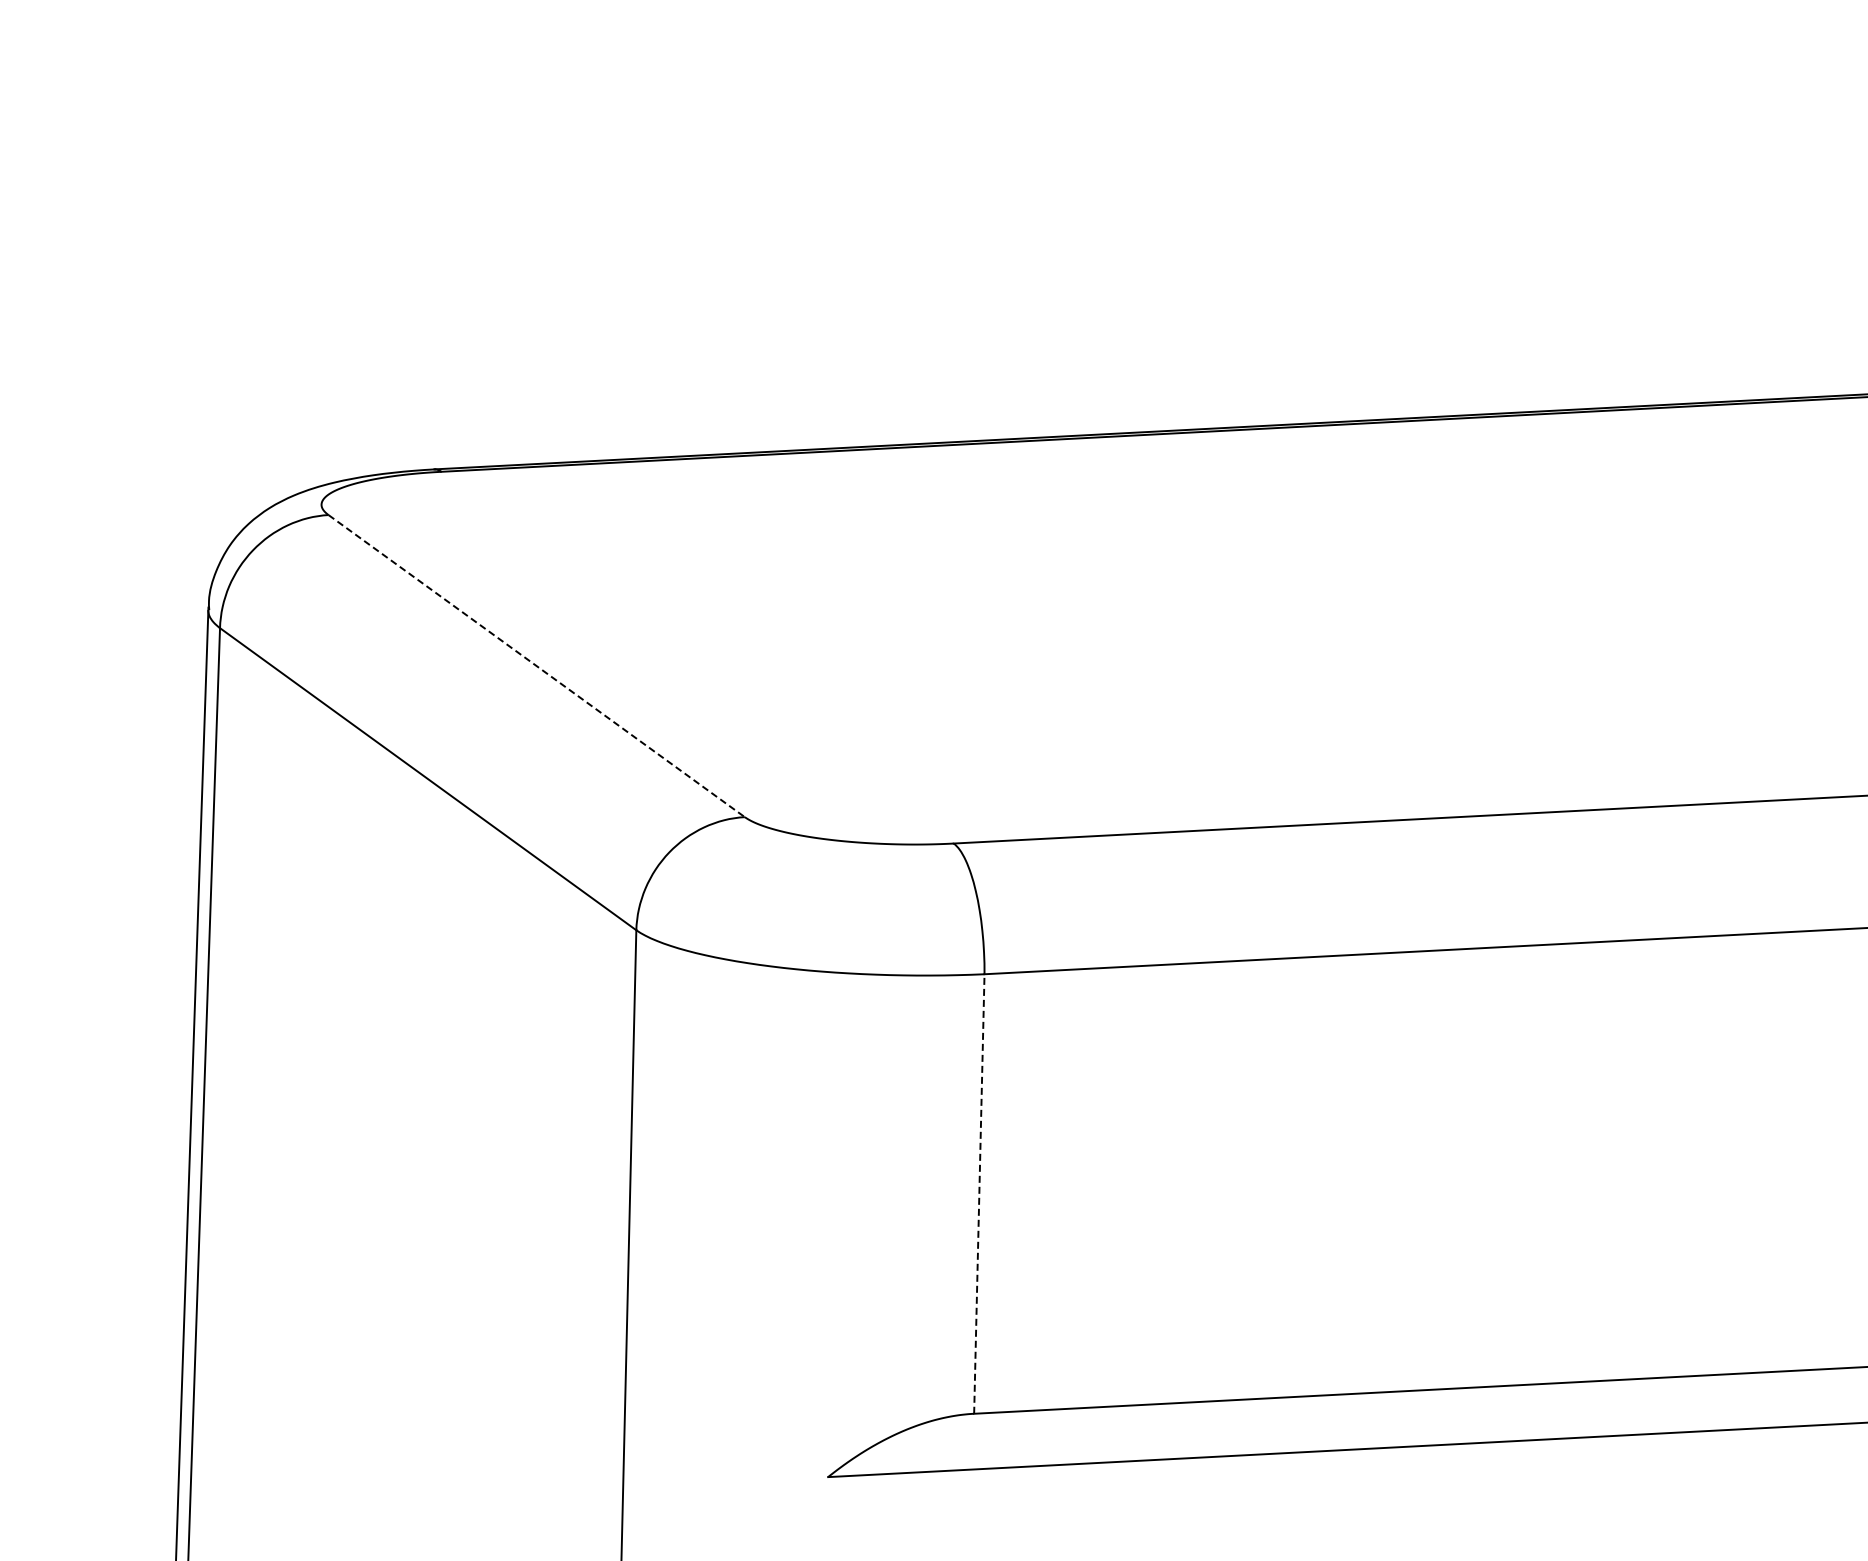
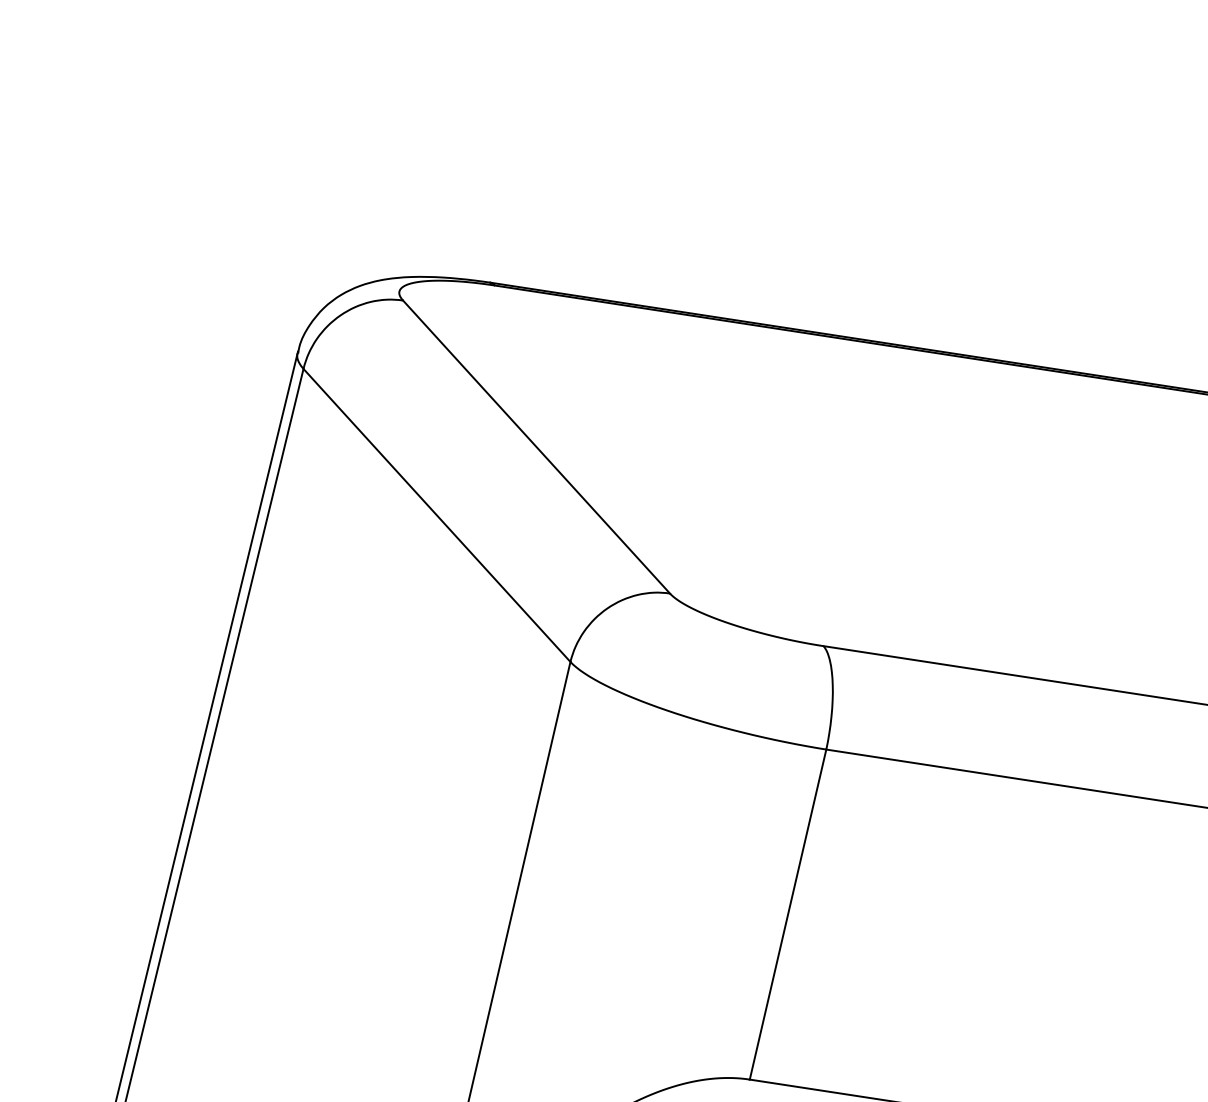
line: (537, 666) -> (537, 447), dashed -> solid
line: (979, 1194) -> (788, 914), dashed -> solid

